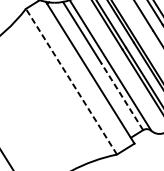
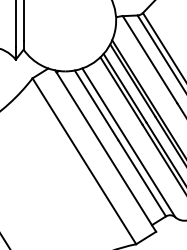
line: (71, 81) -> (84, 161), dashed -> solid
line: (122, 96) -> (142, 178), dashed -> solid

